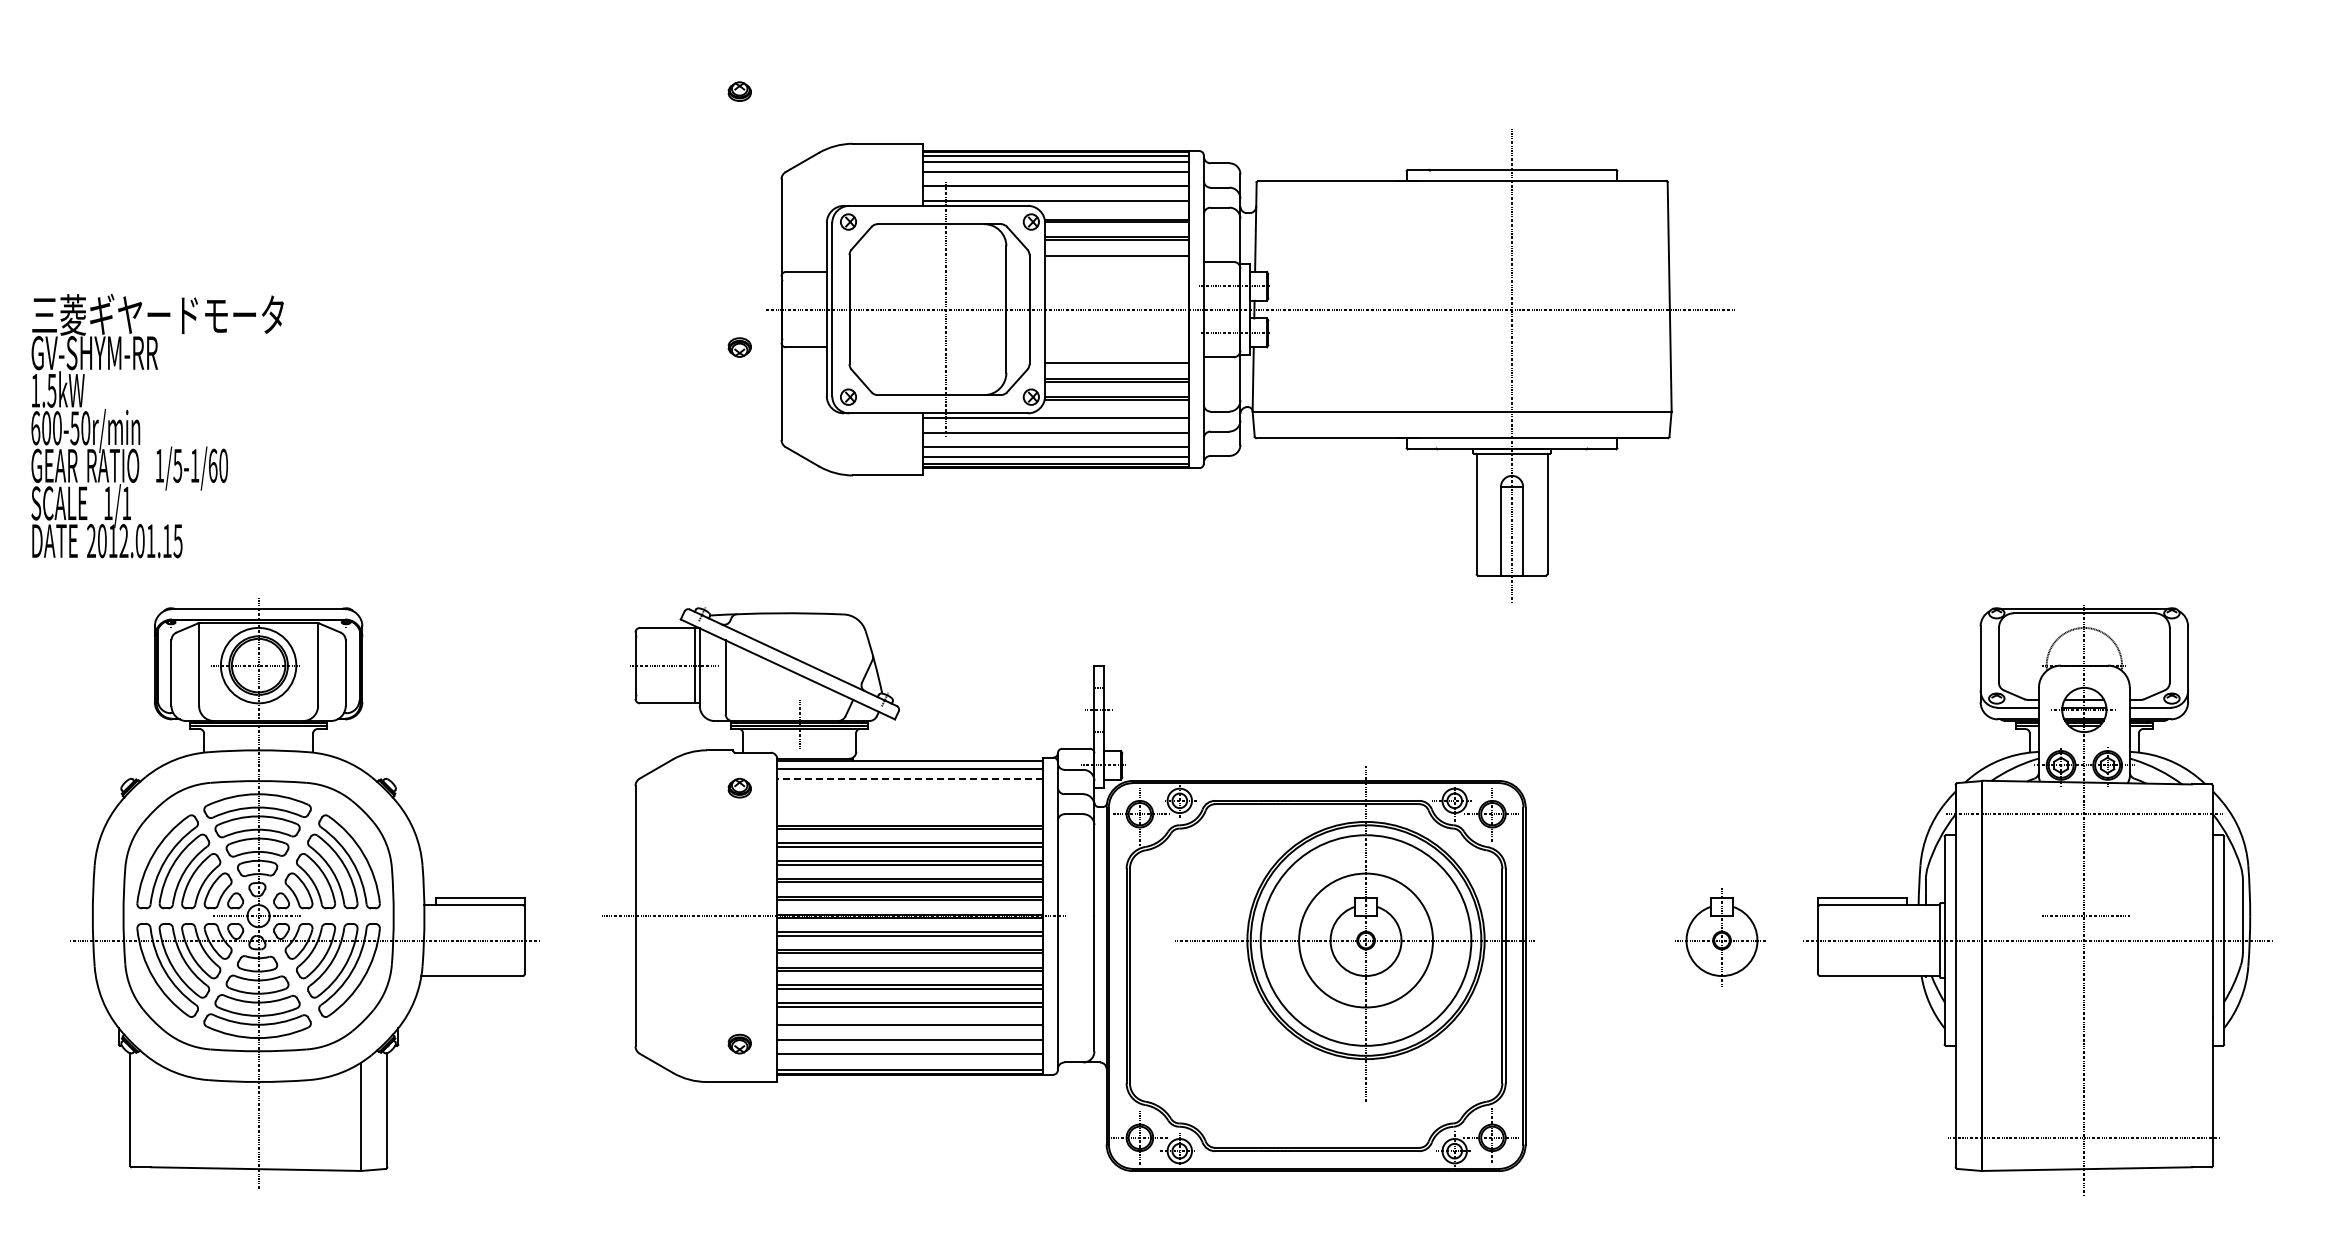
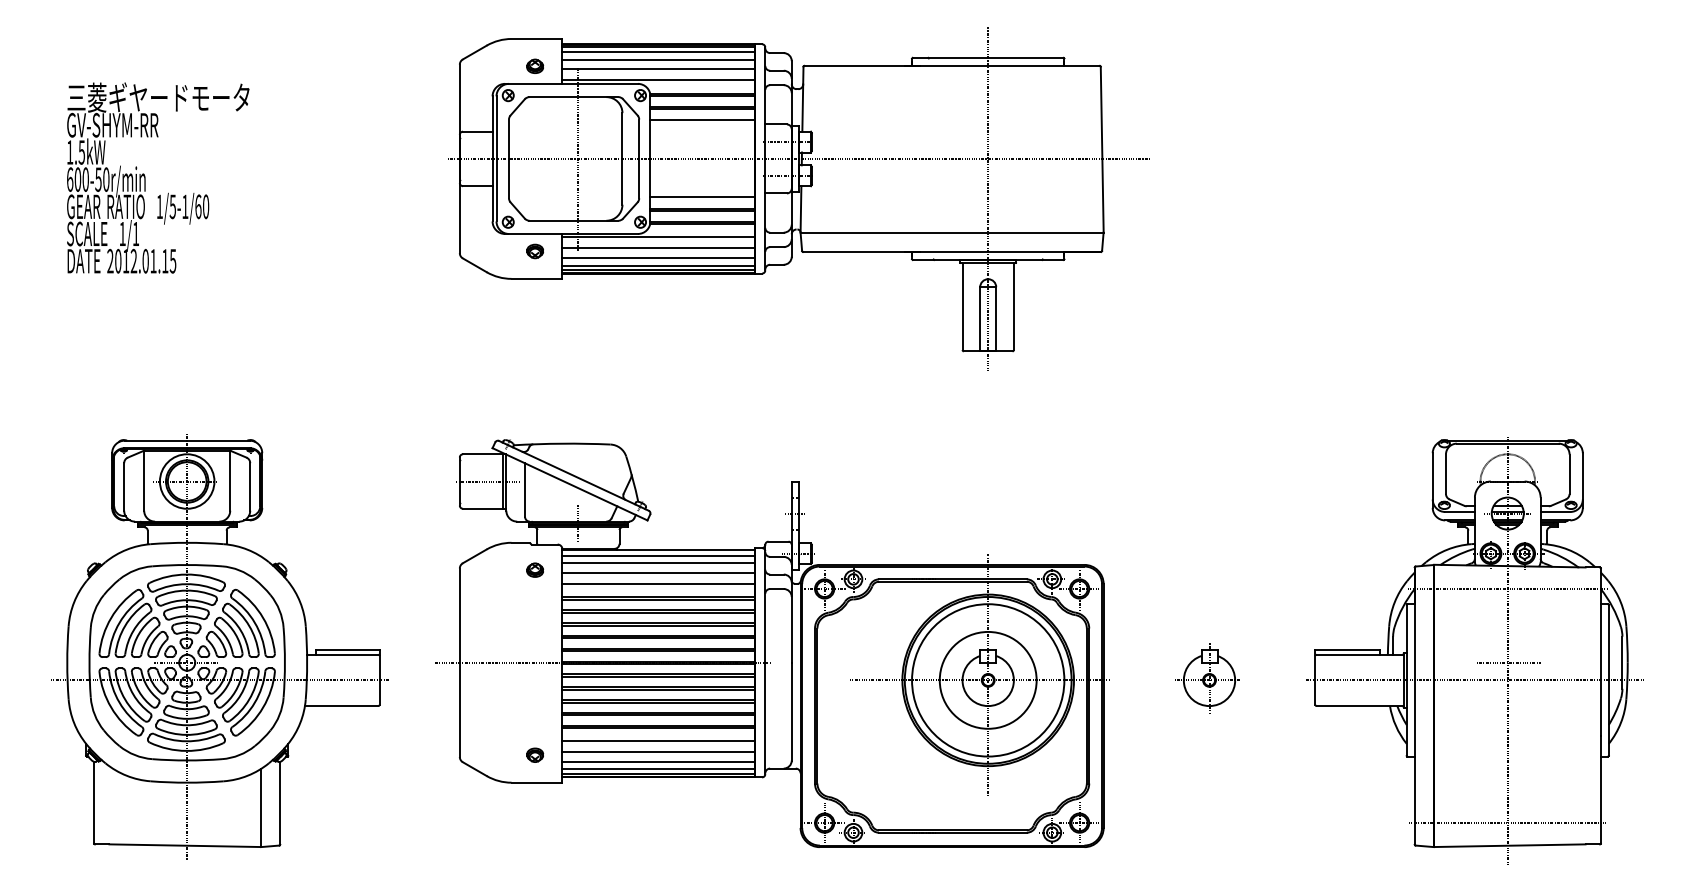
part: (1250, 365) -> (799, 199), moved
text: (157, 426) -> (158, 178), moved
line: (909, 778) -> (657, 563), dashed -> solid
line: (910, 792) -> (658, 573), added
line: (910, 807) -> (658, 584), added
part: (1720, 937) -> (1208, 678), moved
line: (910, 1063) -> (658, 769), added

